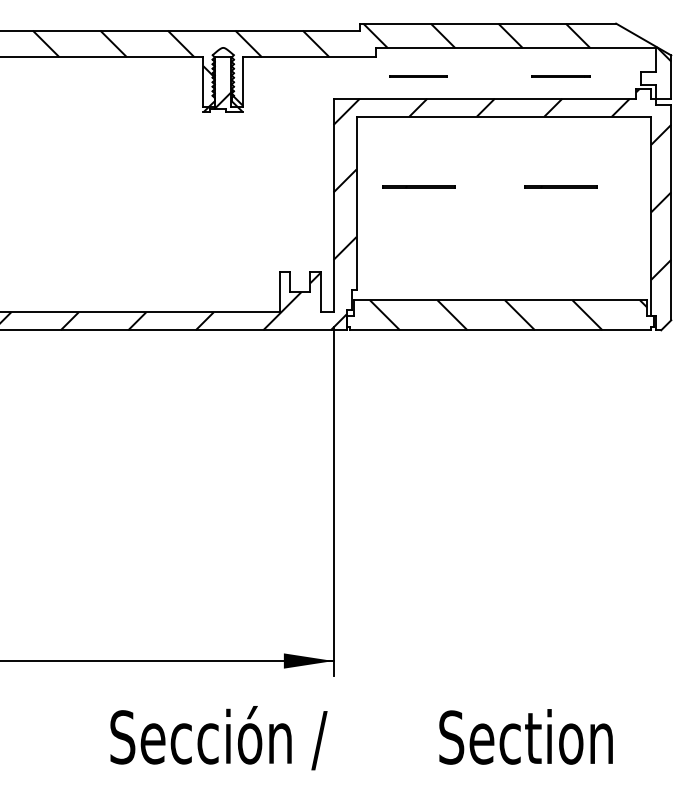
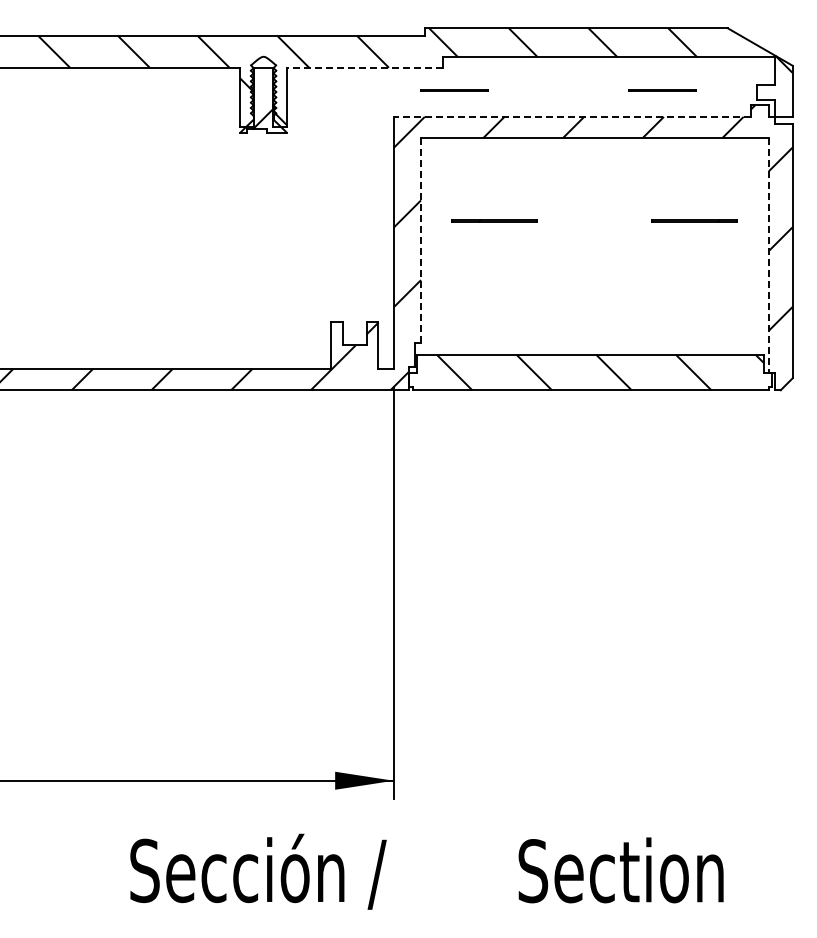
line: (308, 56) -> (364, 67), solid -> dashed
line: (418, 76) -> (454, 90), moved
line: (484, 98) -> (572, 116), solid -> dashed
line: (561, 186) -> (694, 220), moved
line: (356, 204) -> (420, 241), solid -> dashed
line: (650, 217) -> (768, 256), solid -> dashed

